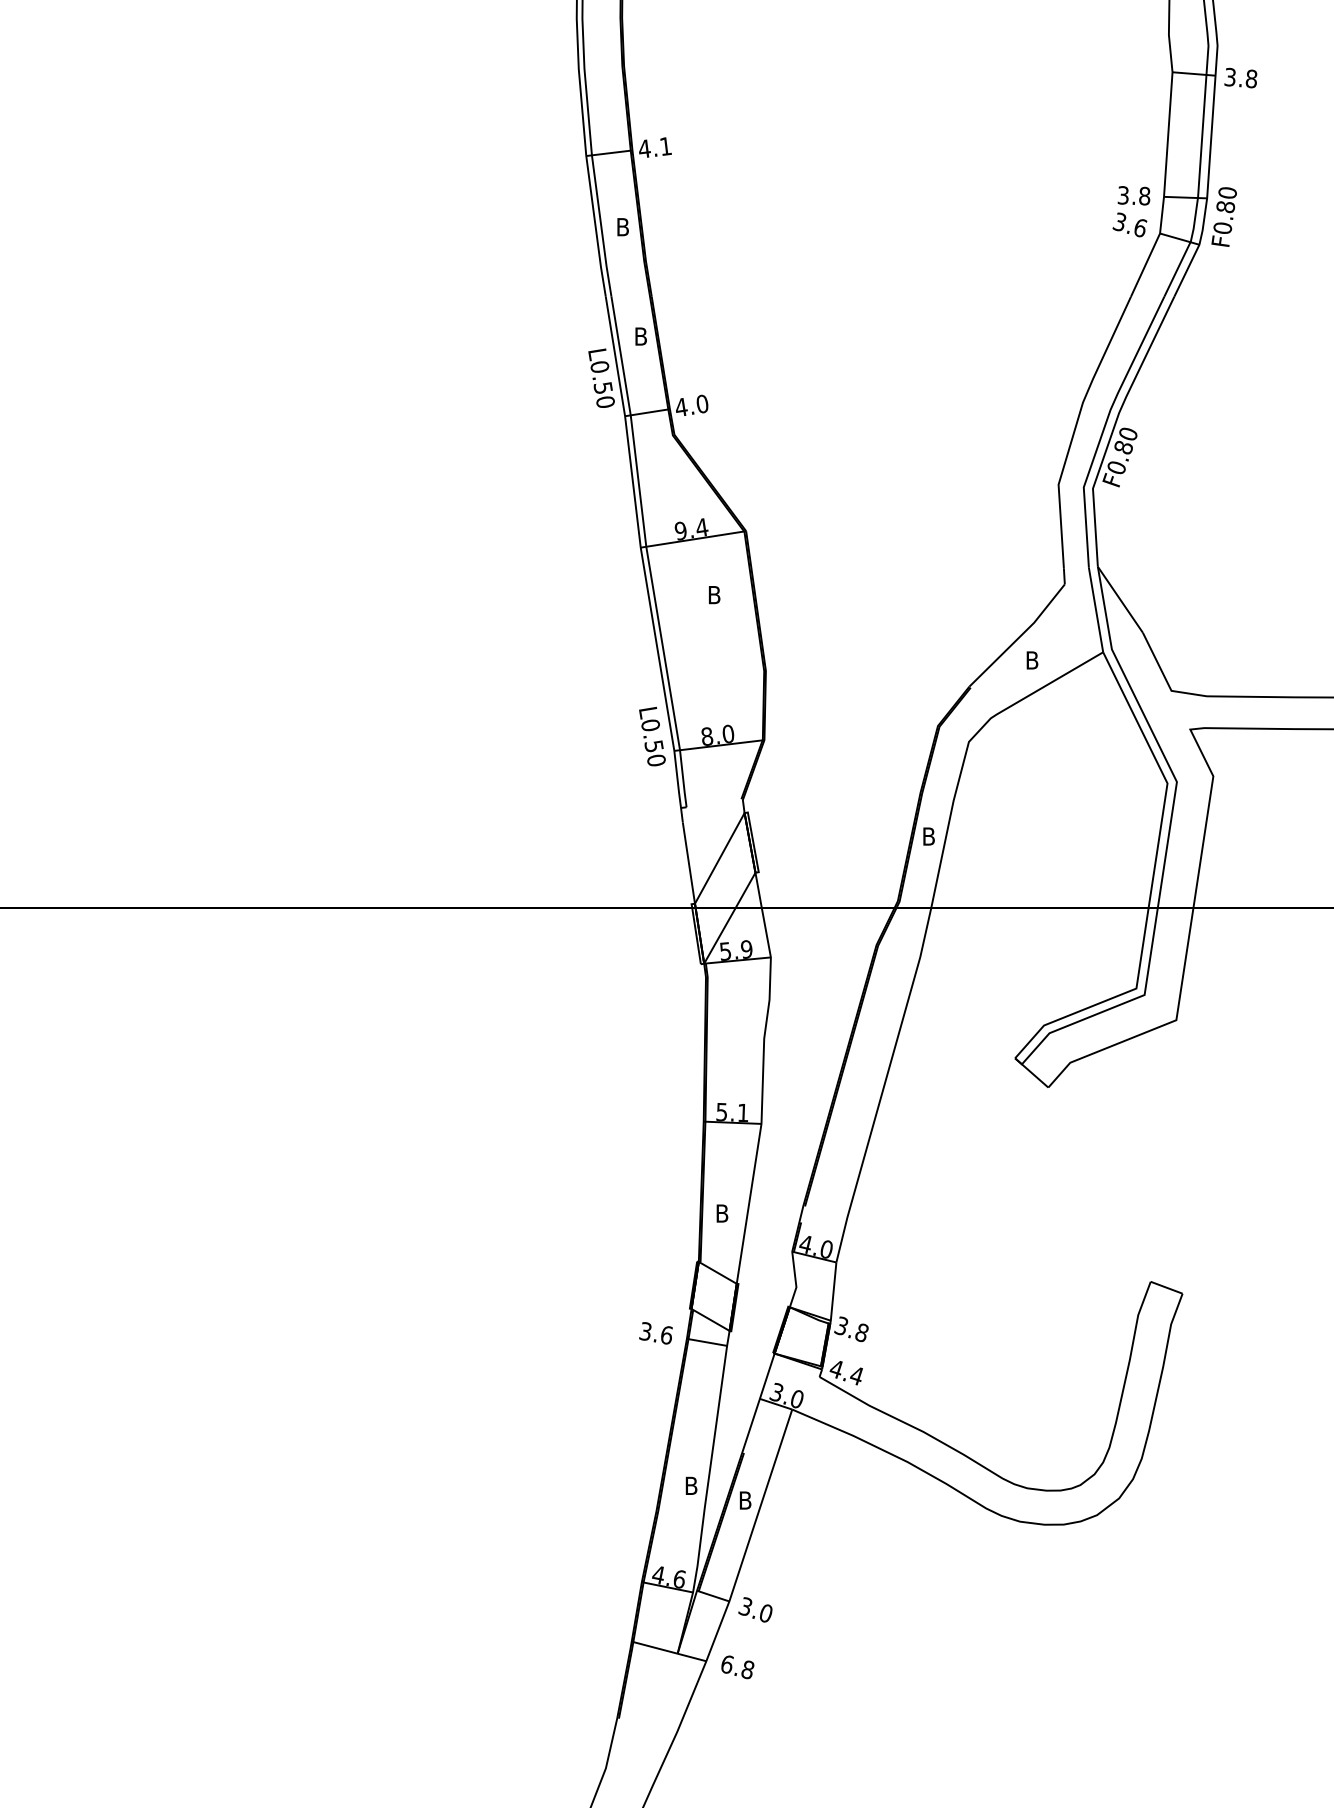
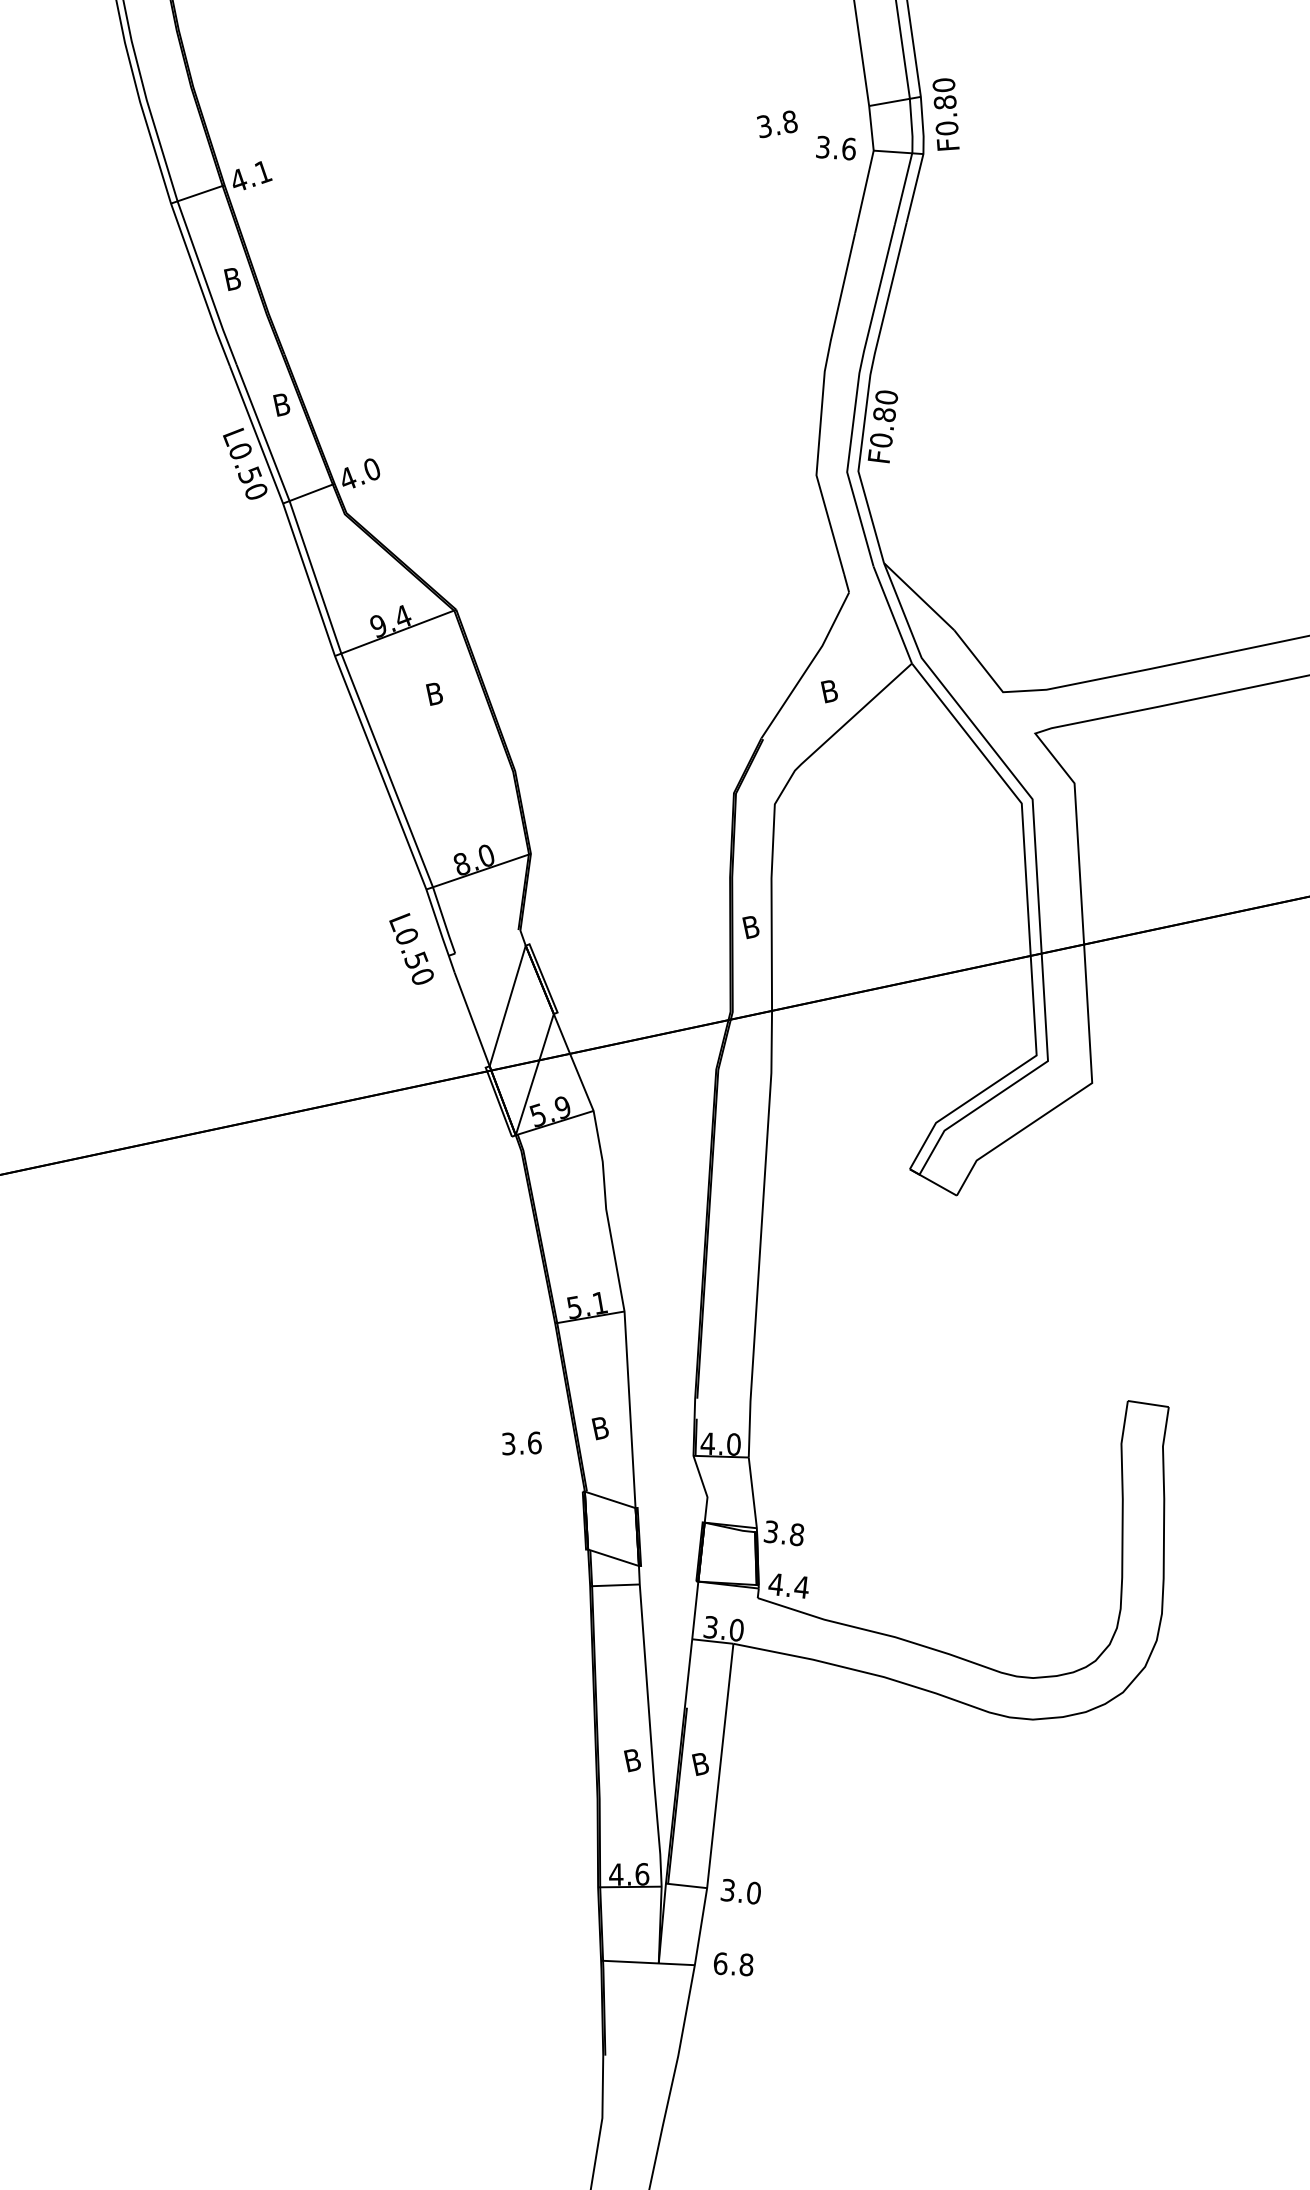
text: (1133, 195) -> (776, 123), moved
text: (652, 736) -> (411, 949), moved
text: (655, 1333) -> (520, 1443), moved

